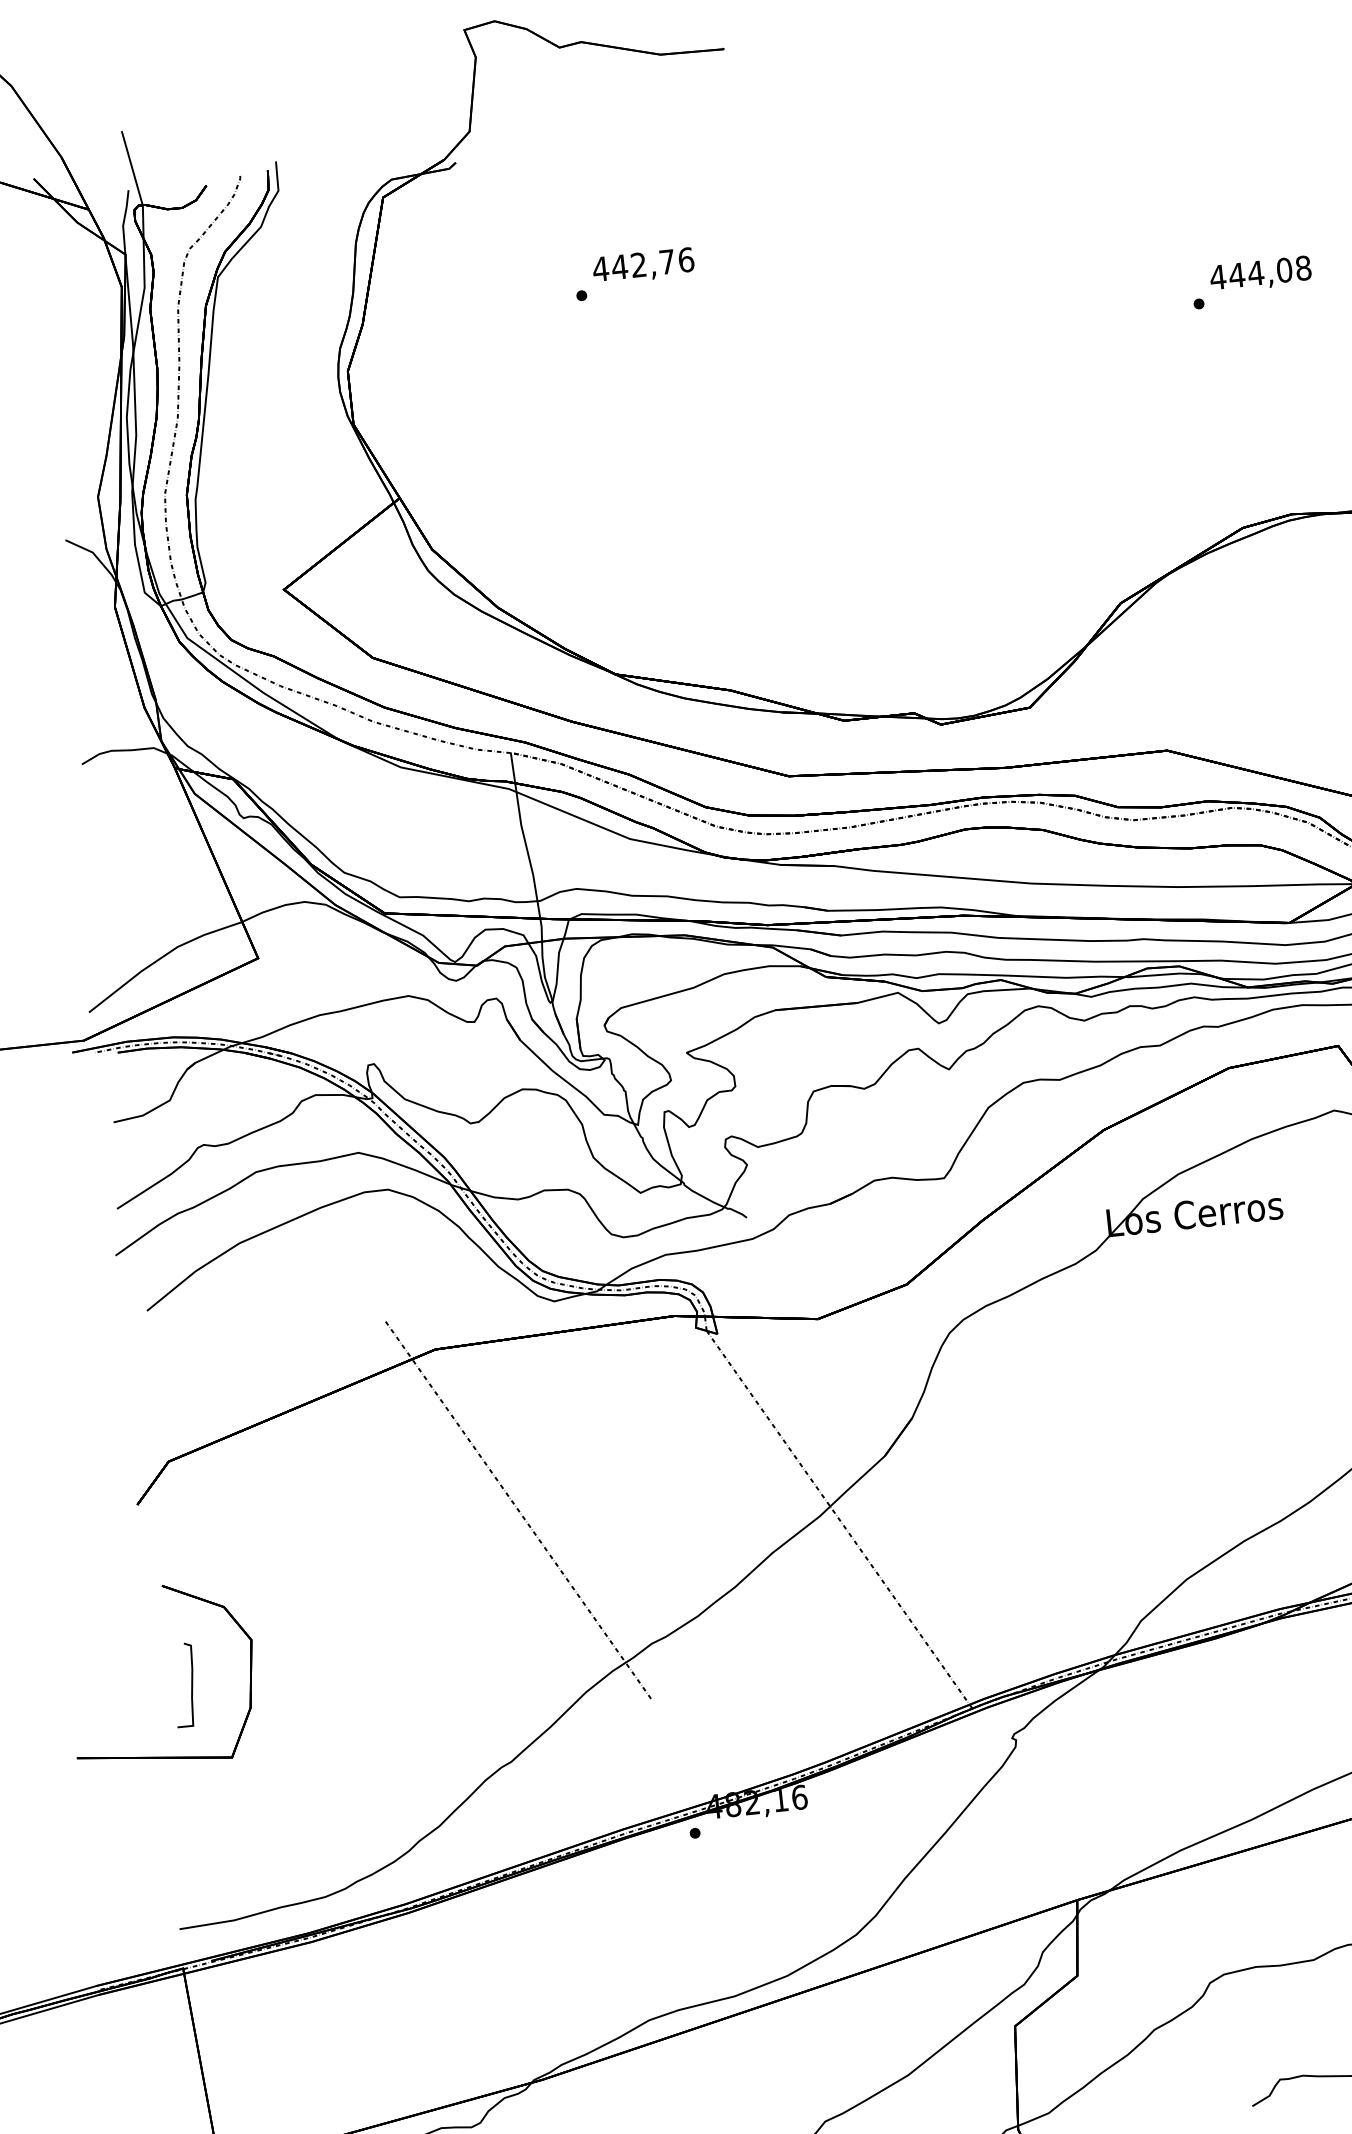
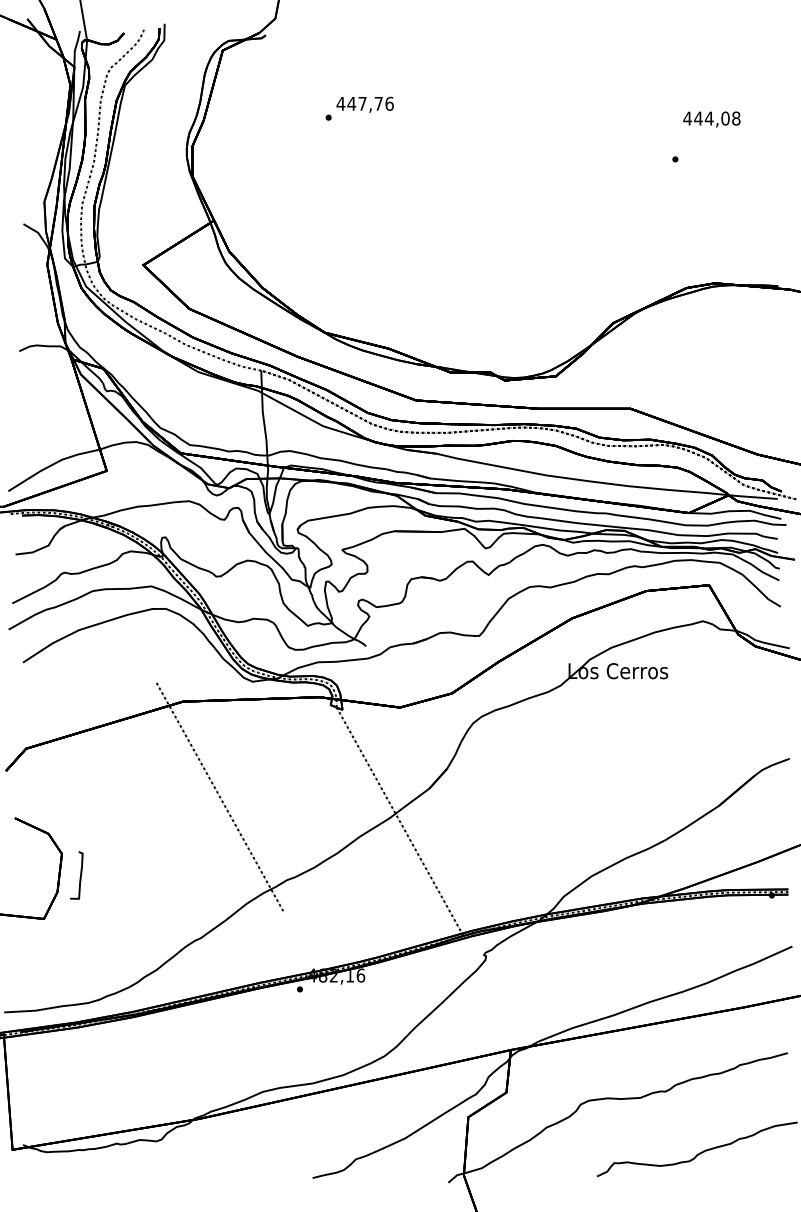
text: (638, 264) -> (362, 103), 442,76 -> 447,76
text: (1260, 274) -> (711, 119), moved
curve: (189, 1688) -> (79, 877), moved

